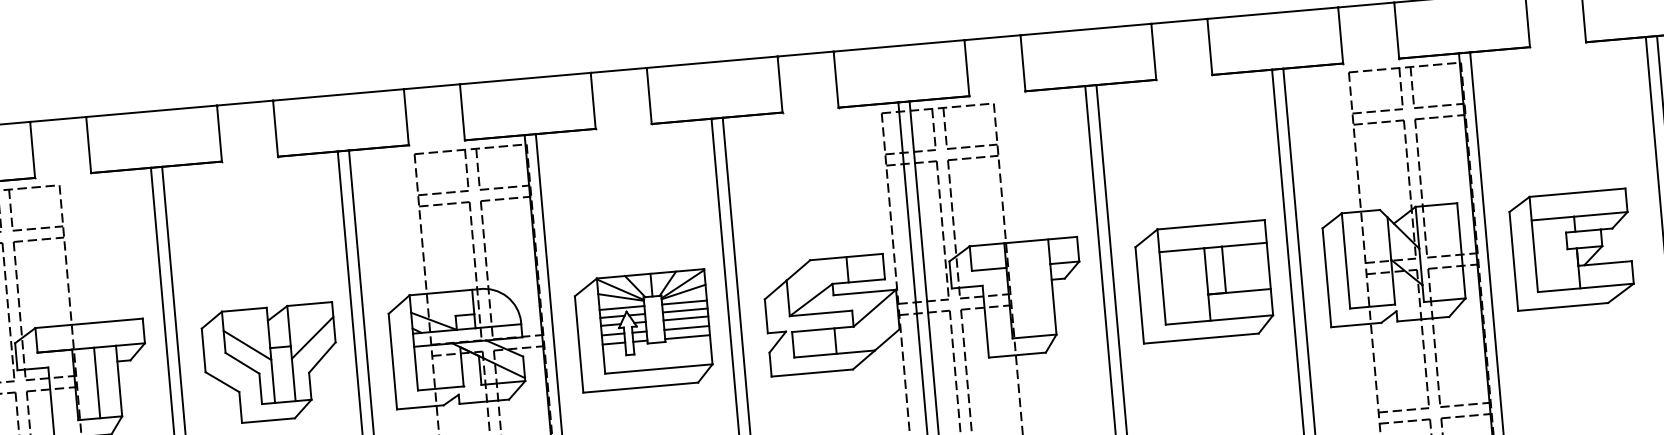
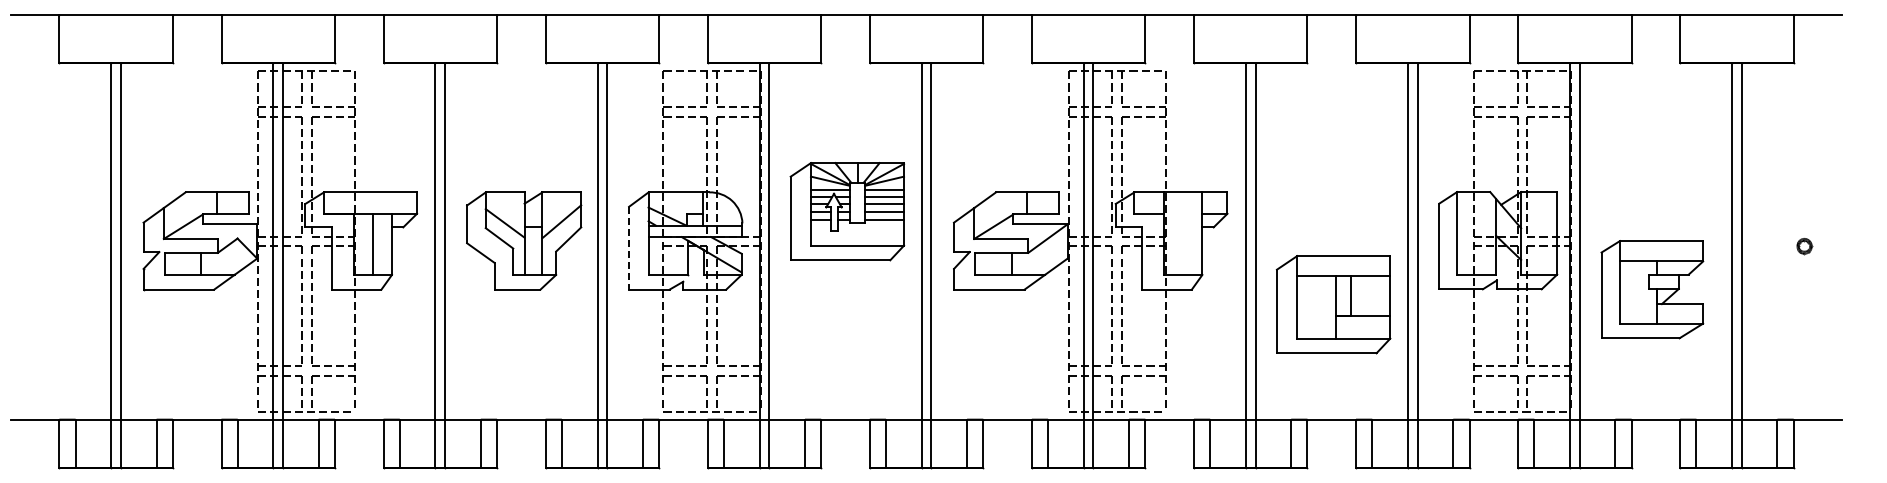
part: (1571, 249) -> (1652, 289), moved
part: (1204, 281) -> (1333, 304), moved
part: (643, 330) -> (847, 211), moved
line: (393, 361) -> (629, 248), solid -> dashed

